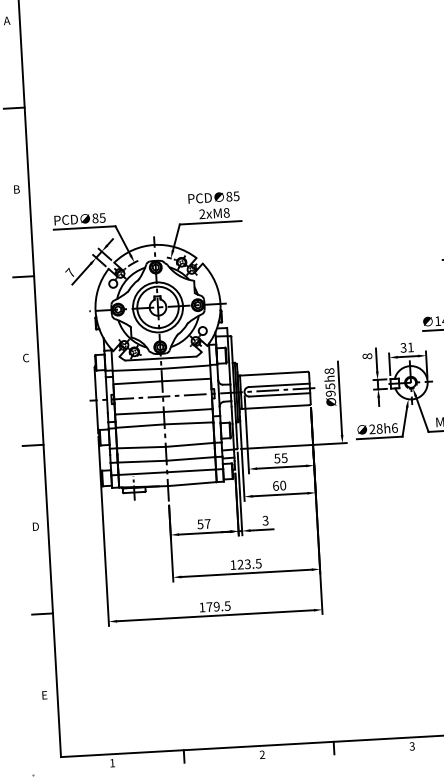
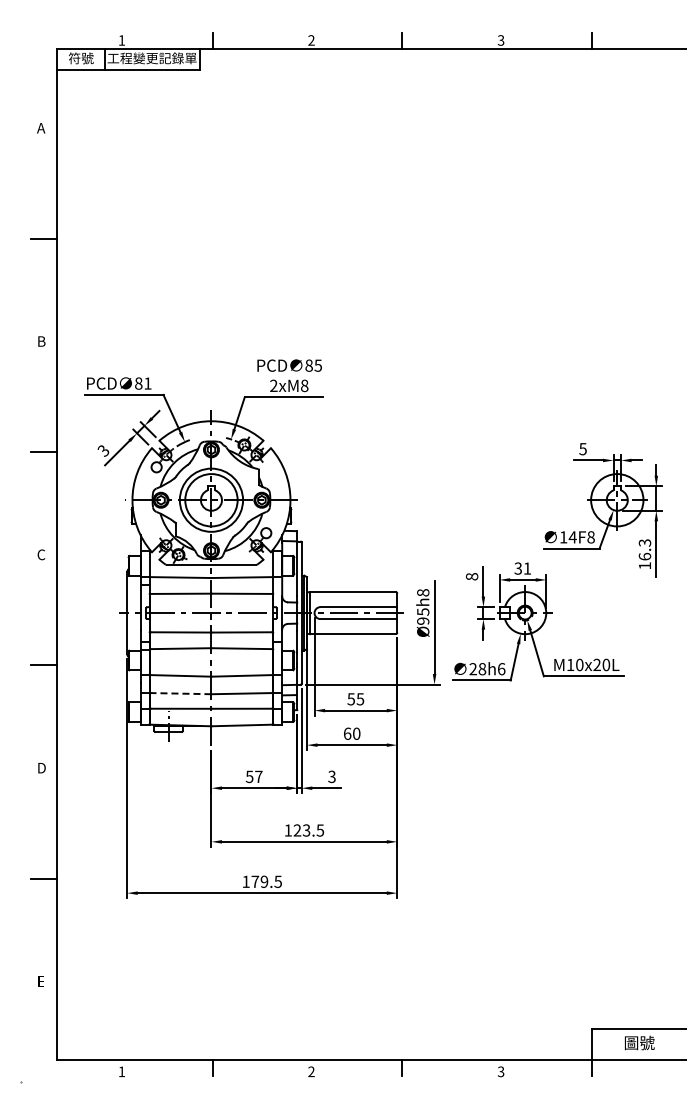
text: (102, 217) -> (147, 383), 85 -> 81
text: (70, 272) -> (103, 450), 7 -> 3
line: (142, 461) -> (180, 693), solid -> dashed

